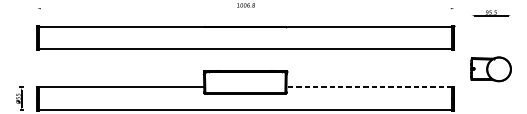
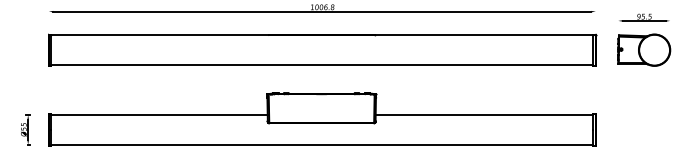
line: (245, 8) -> (322, 11), added
part: (491, 68) -> (644, 49), moved
line: (369, 87) -> (484, 114), dashed -> solid

